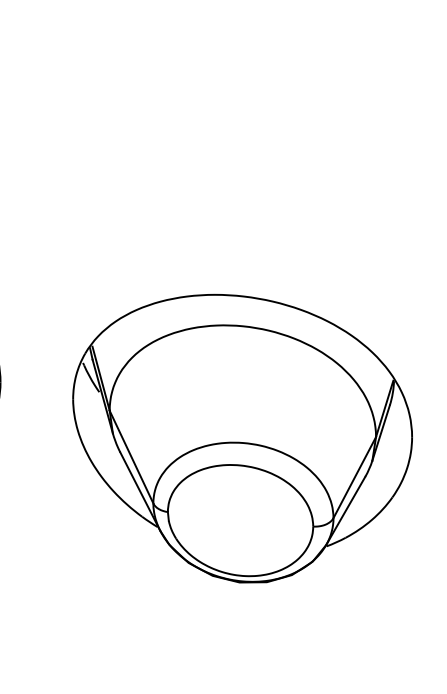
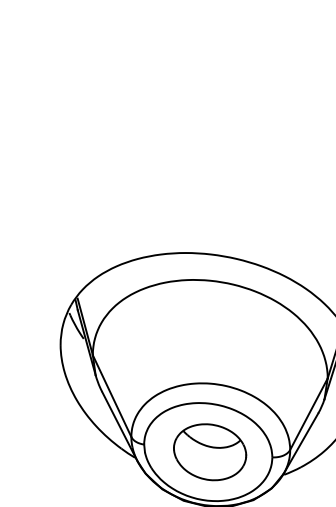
part: (242, 520) -> (209, 452), added

